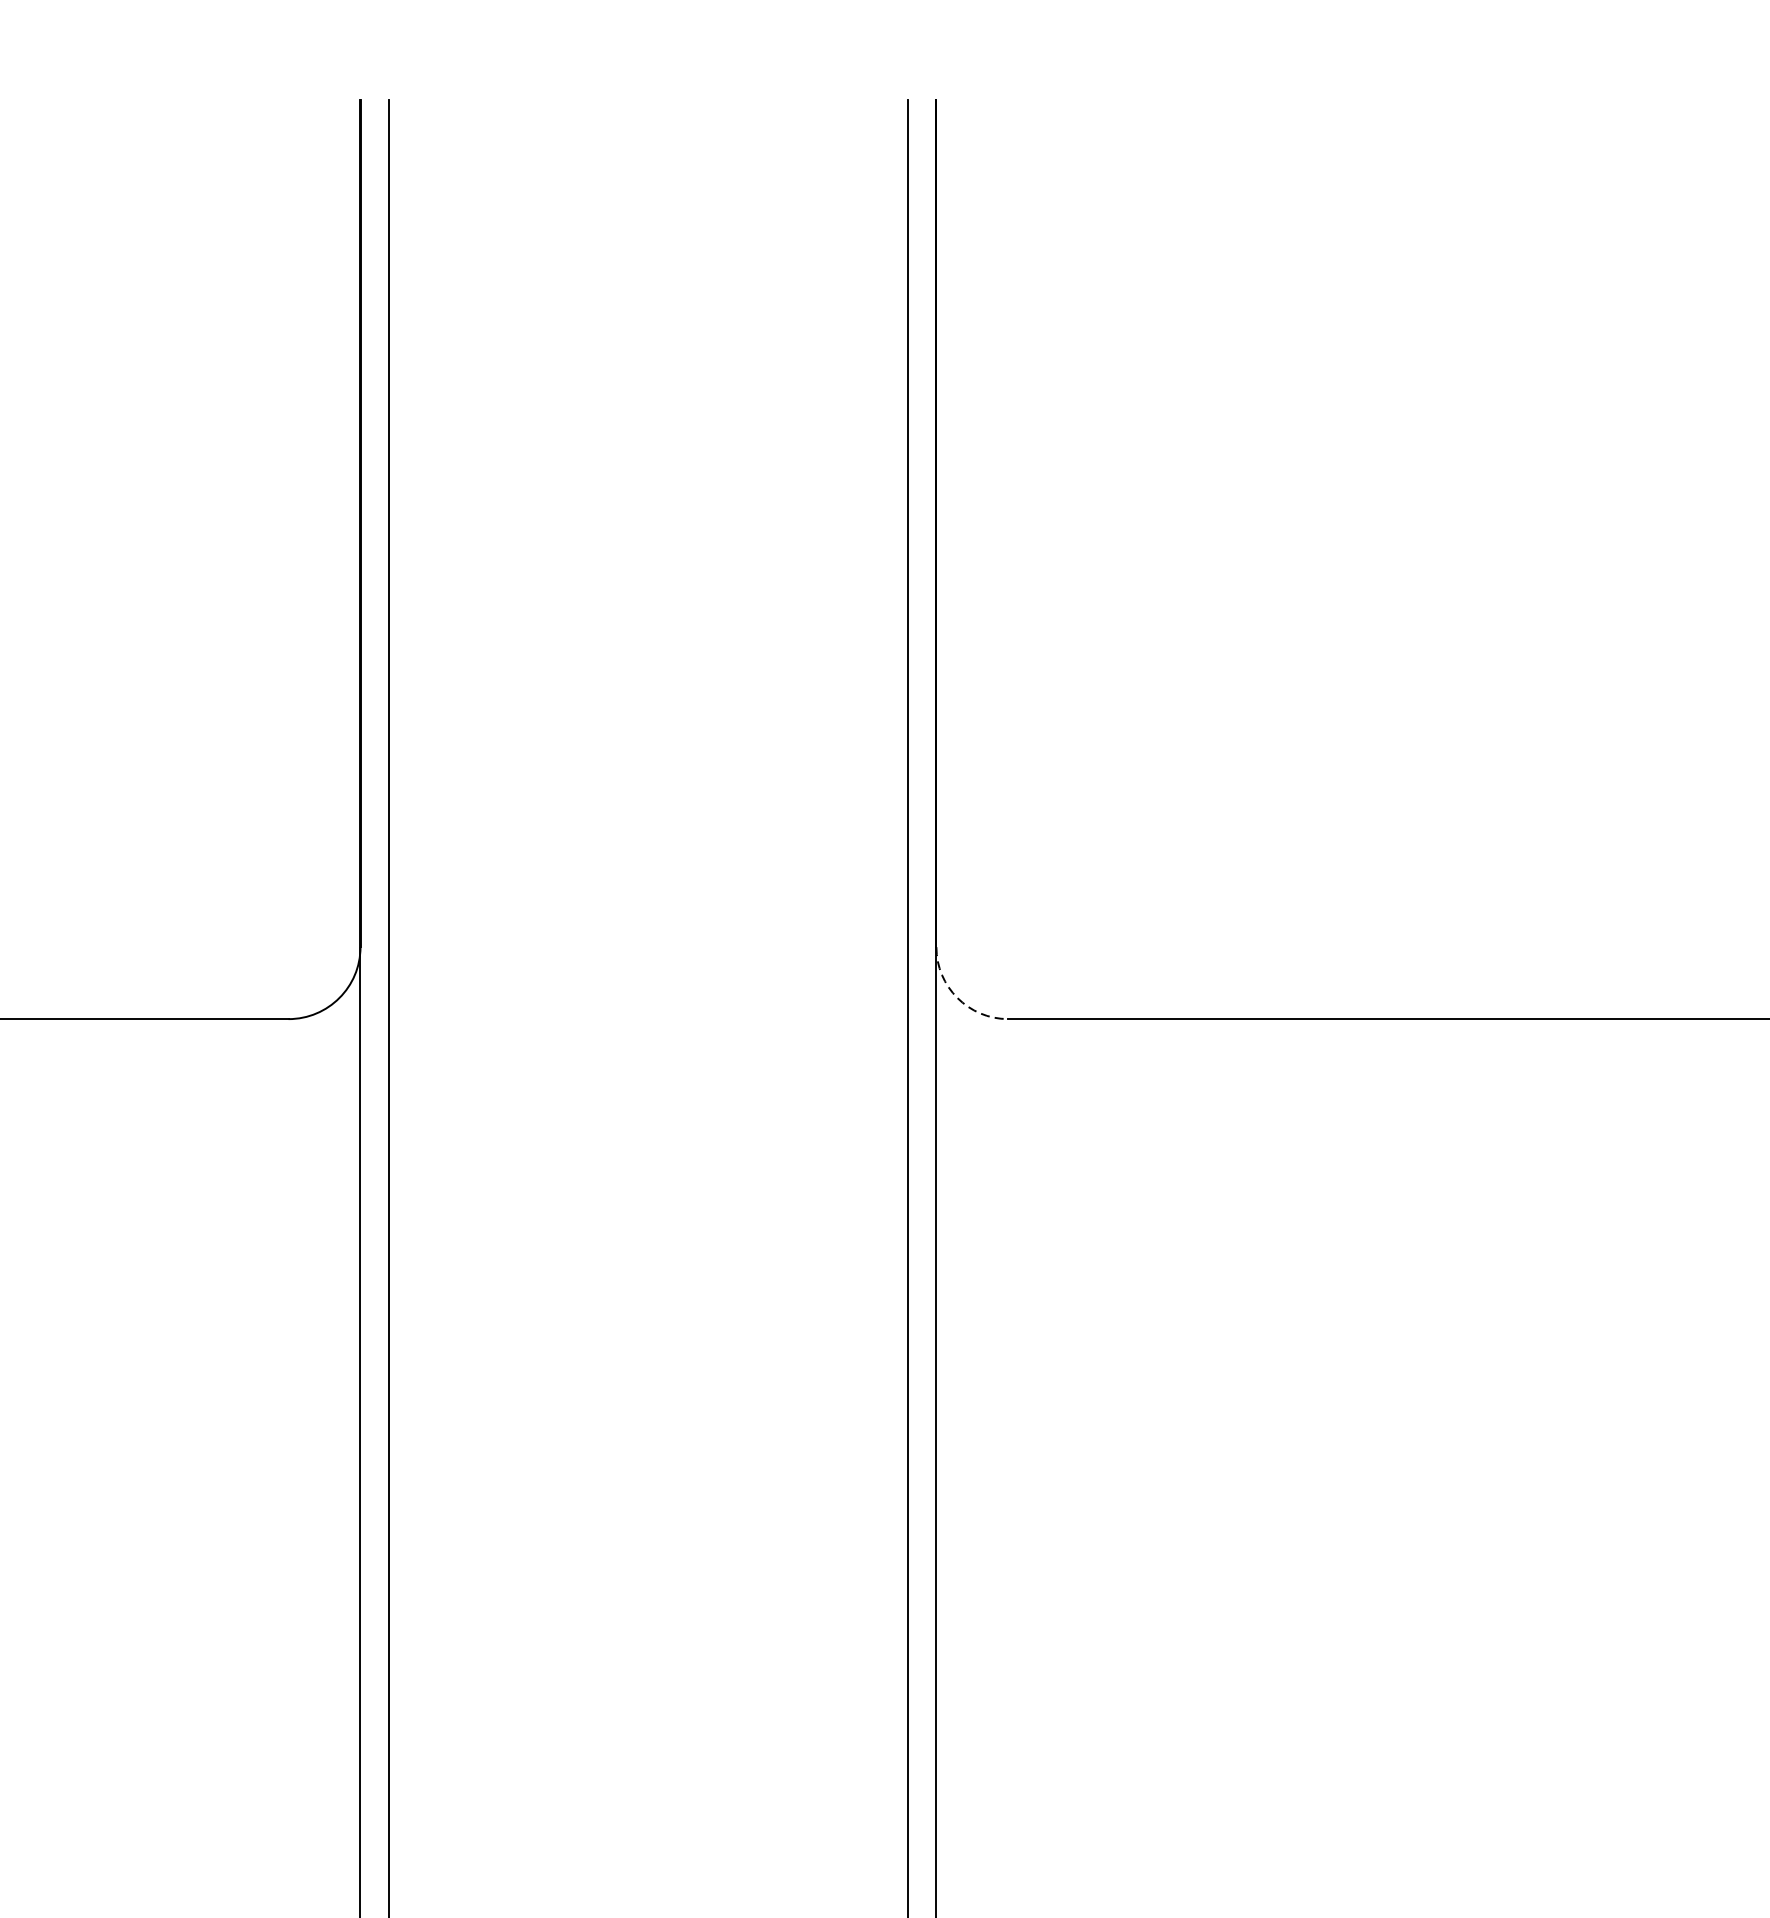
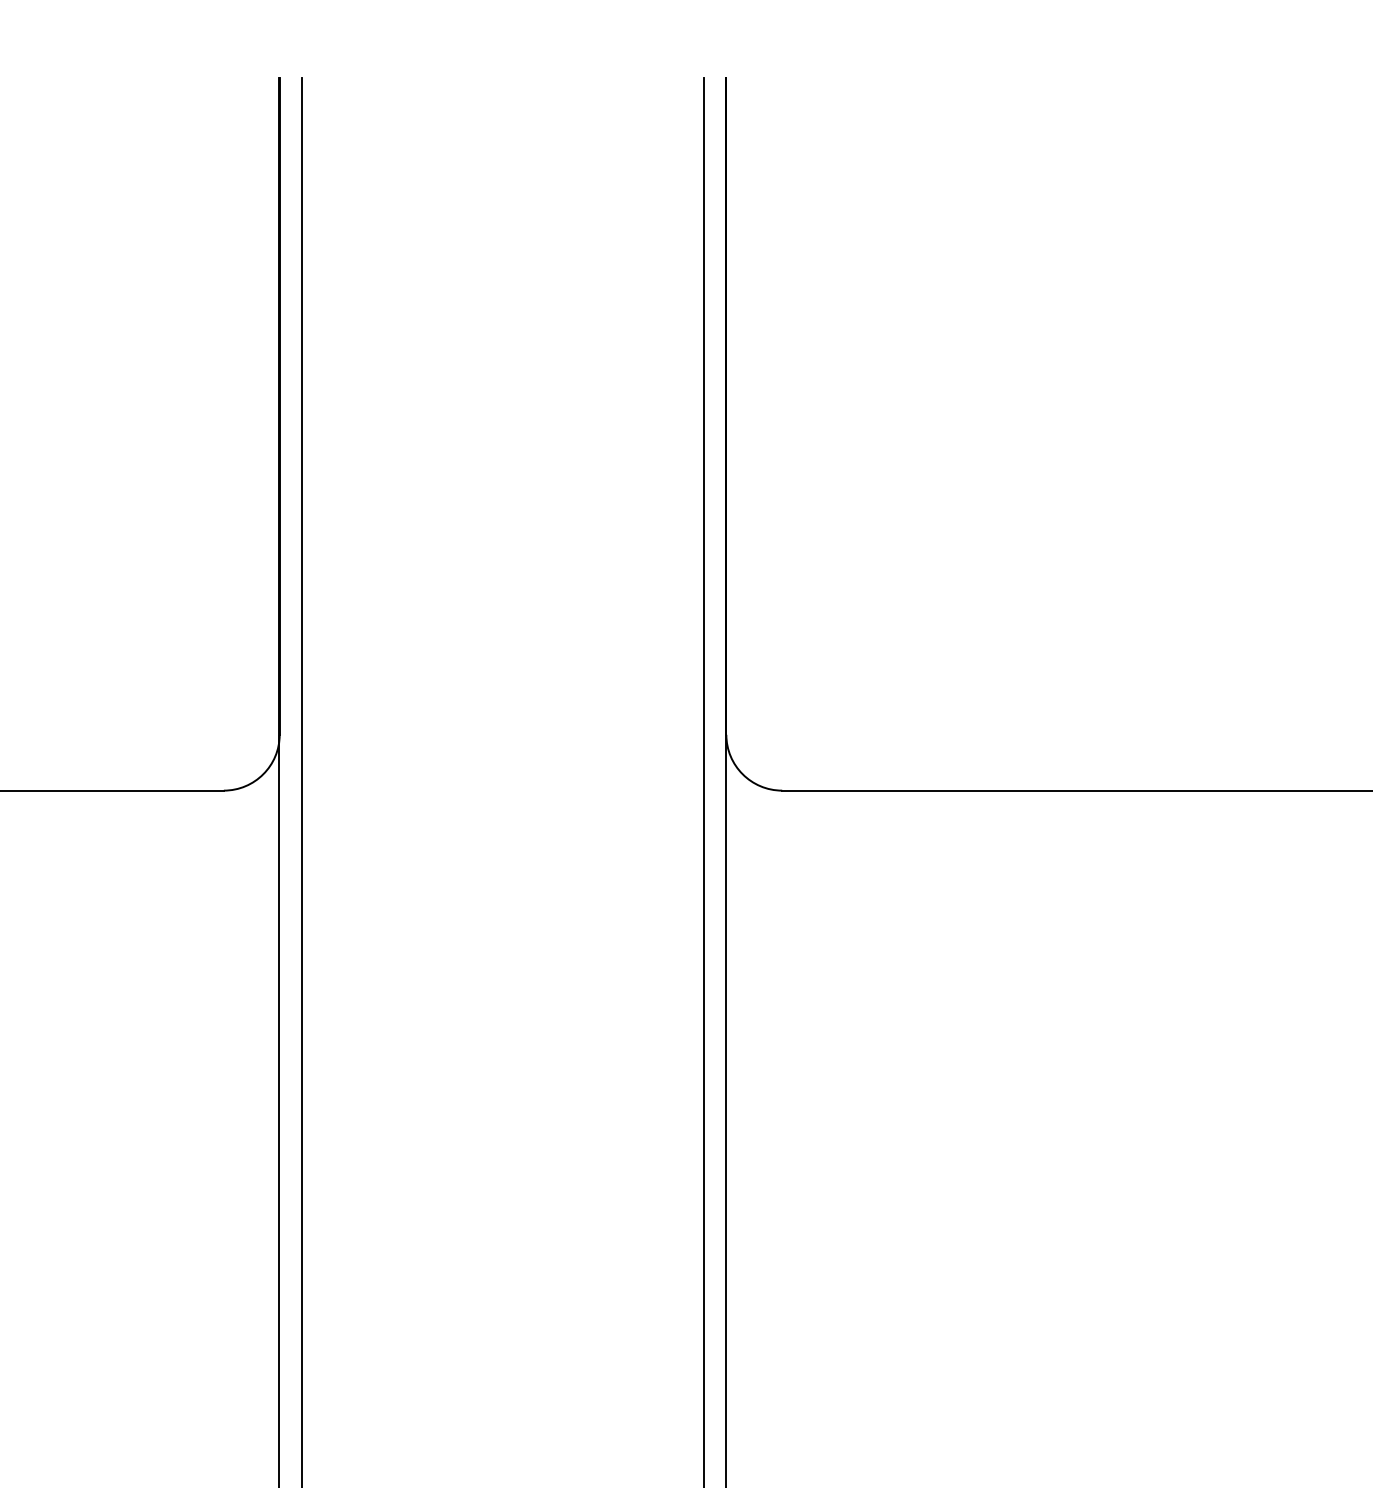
arc: (957, 998) -> (742, 774), dashed -> solid

